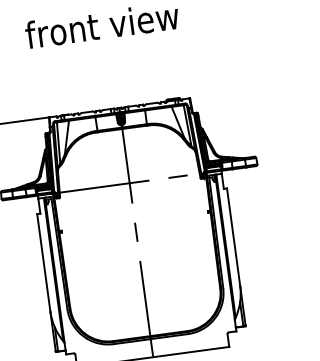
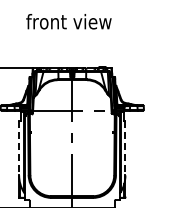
line: (233, 238) -> (125, 148), solid -> dashed
line: (44, 263) -> (19, 148), solid -> dashed

